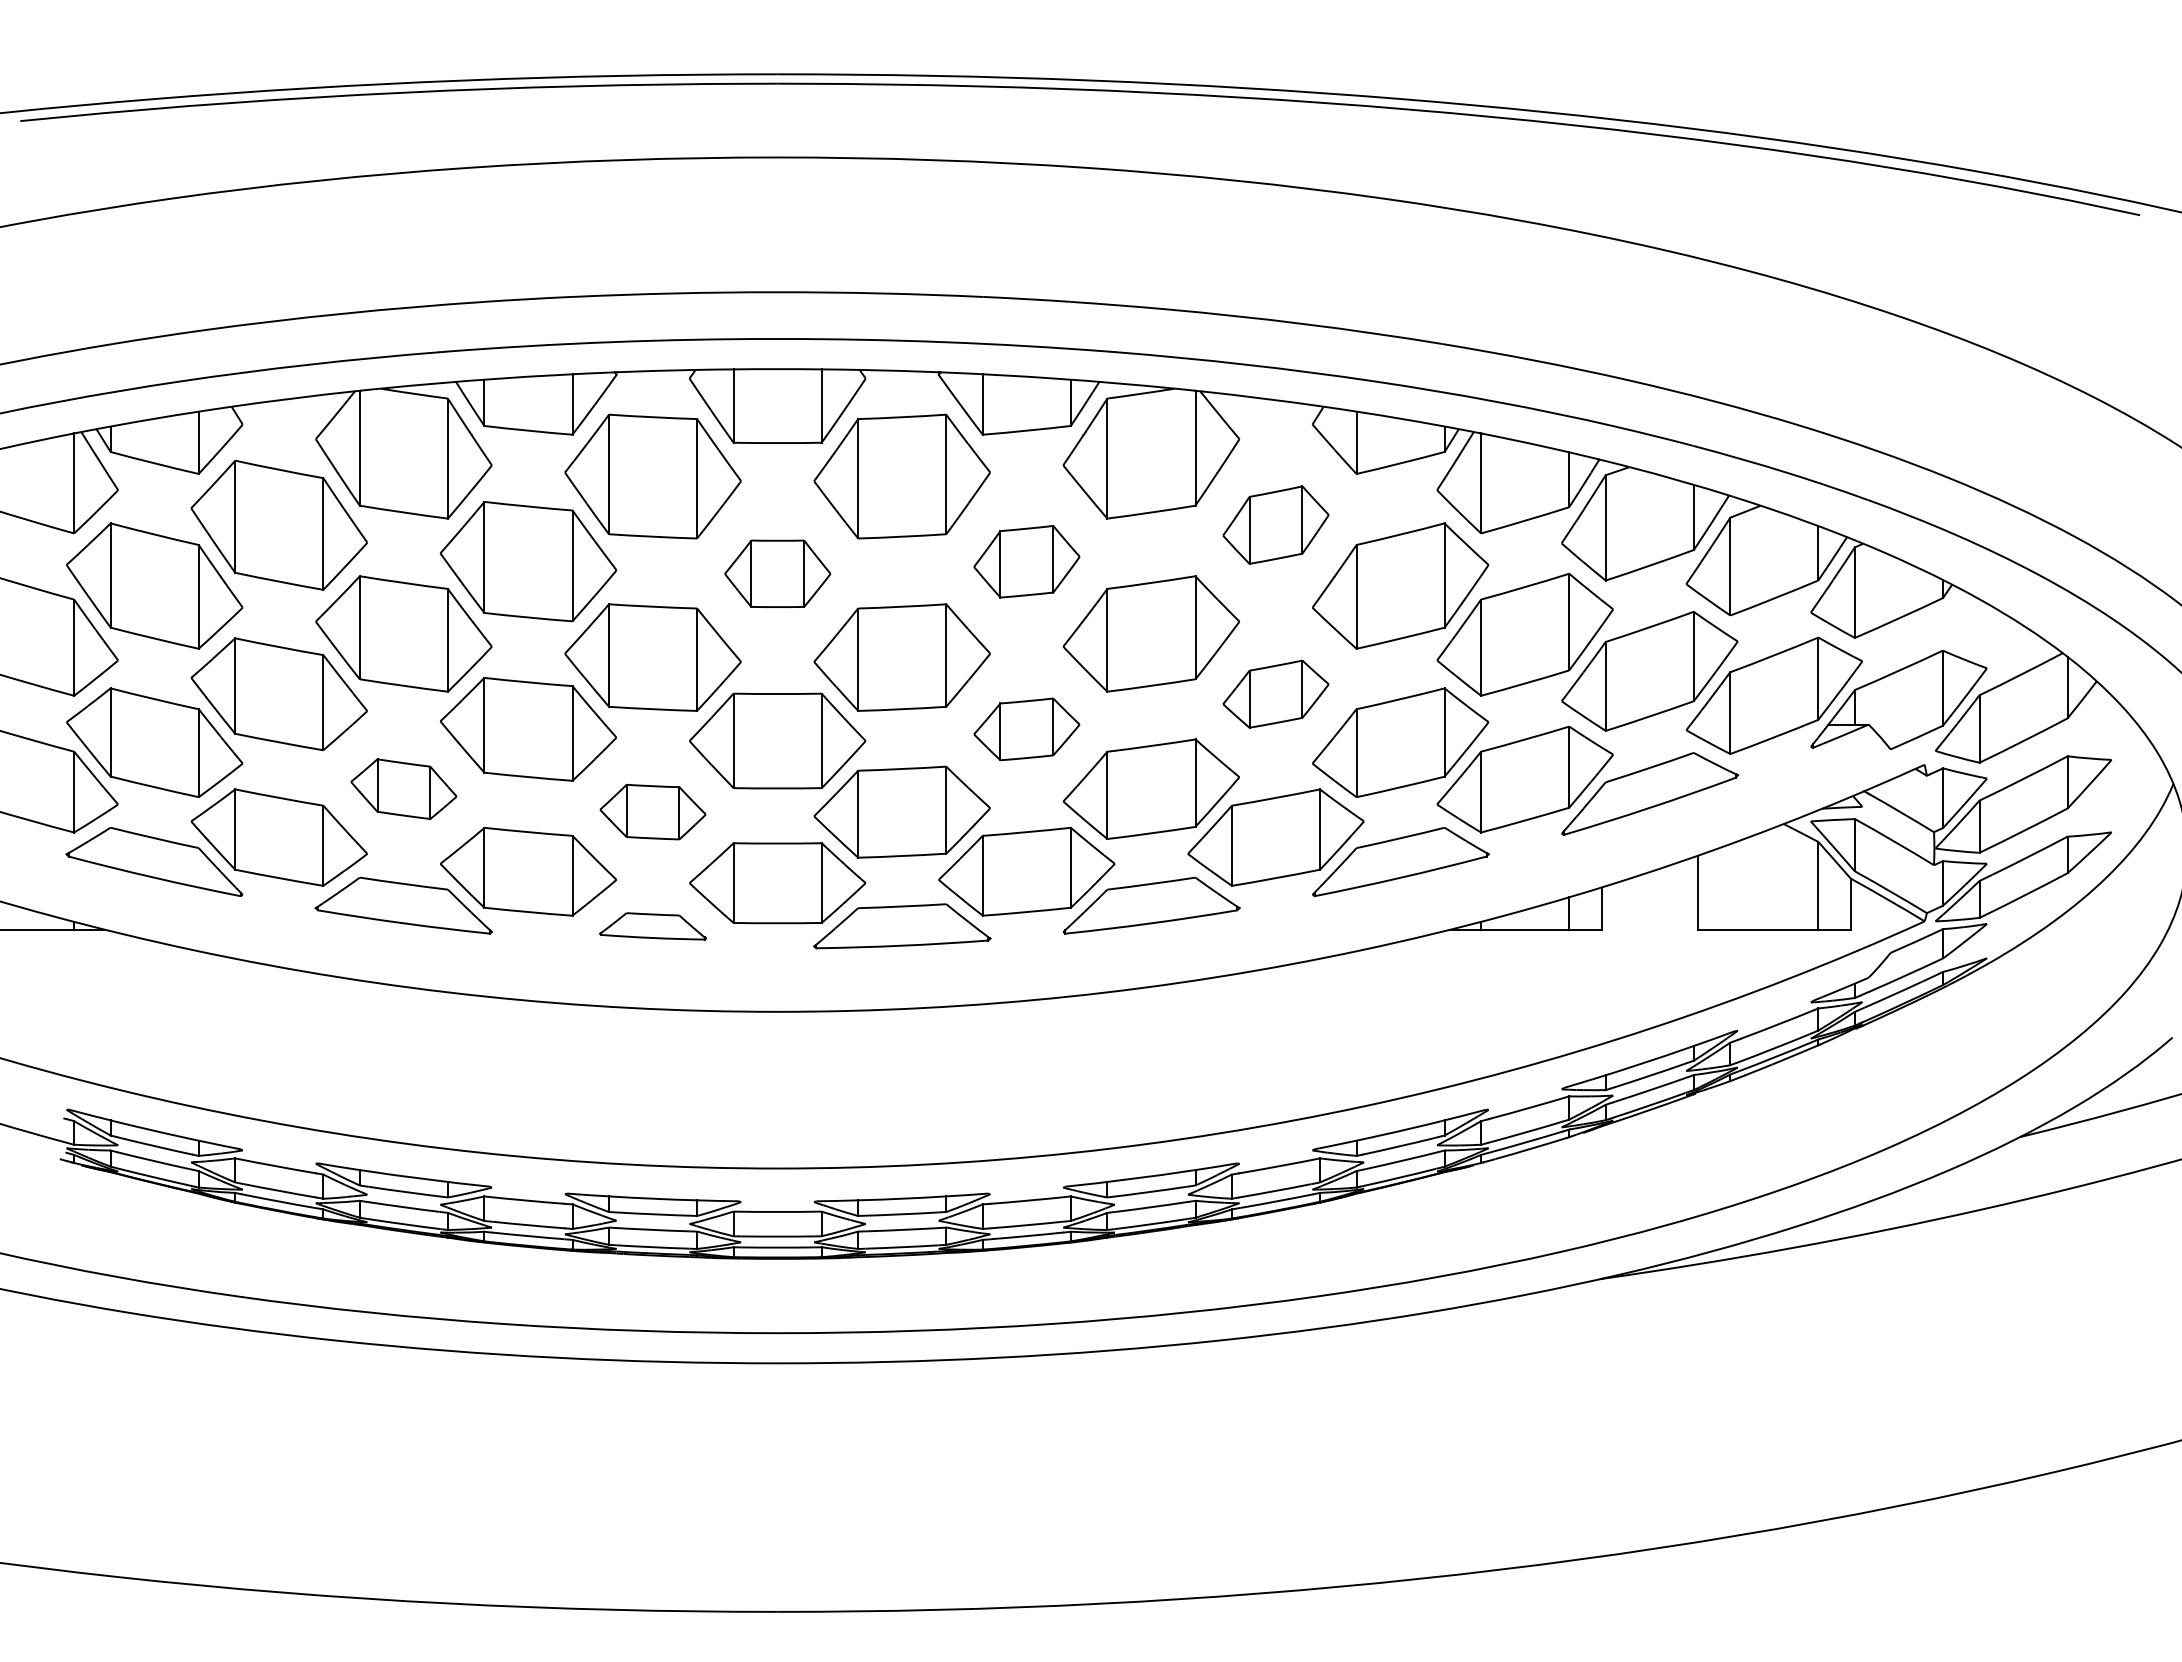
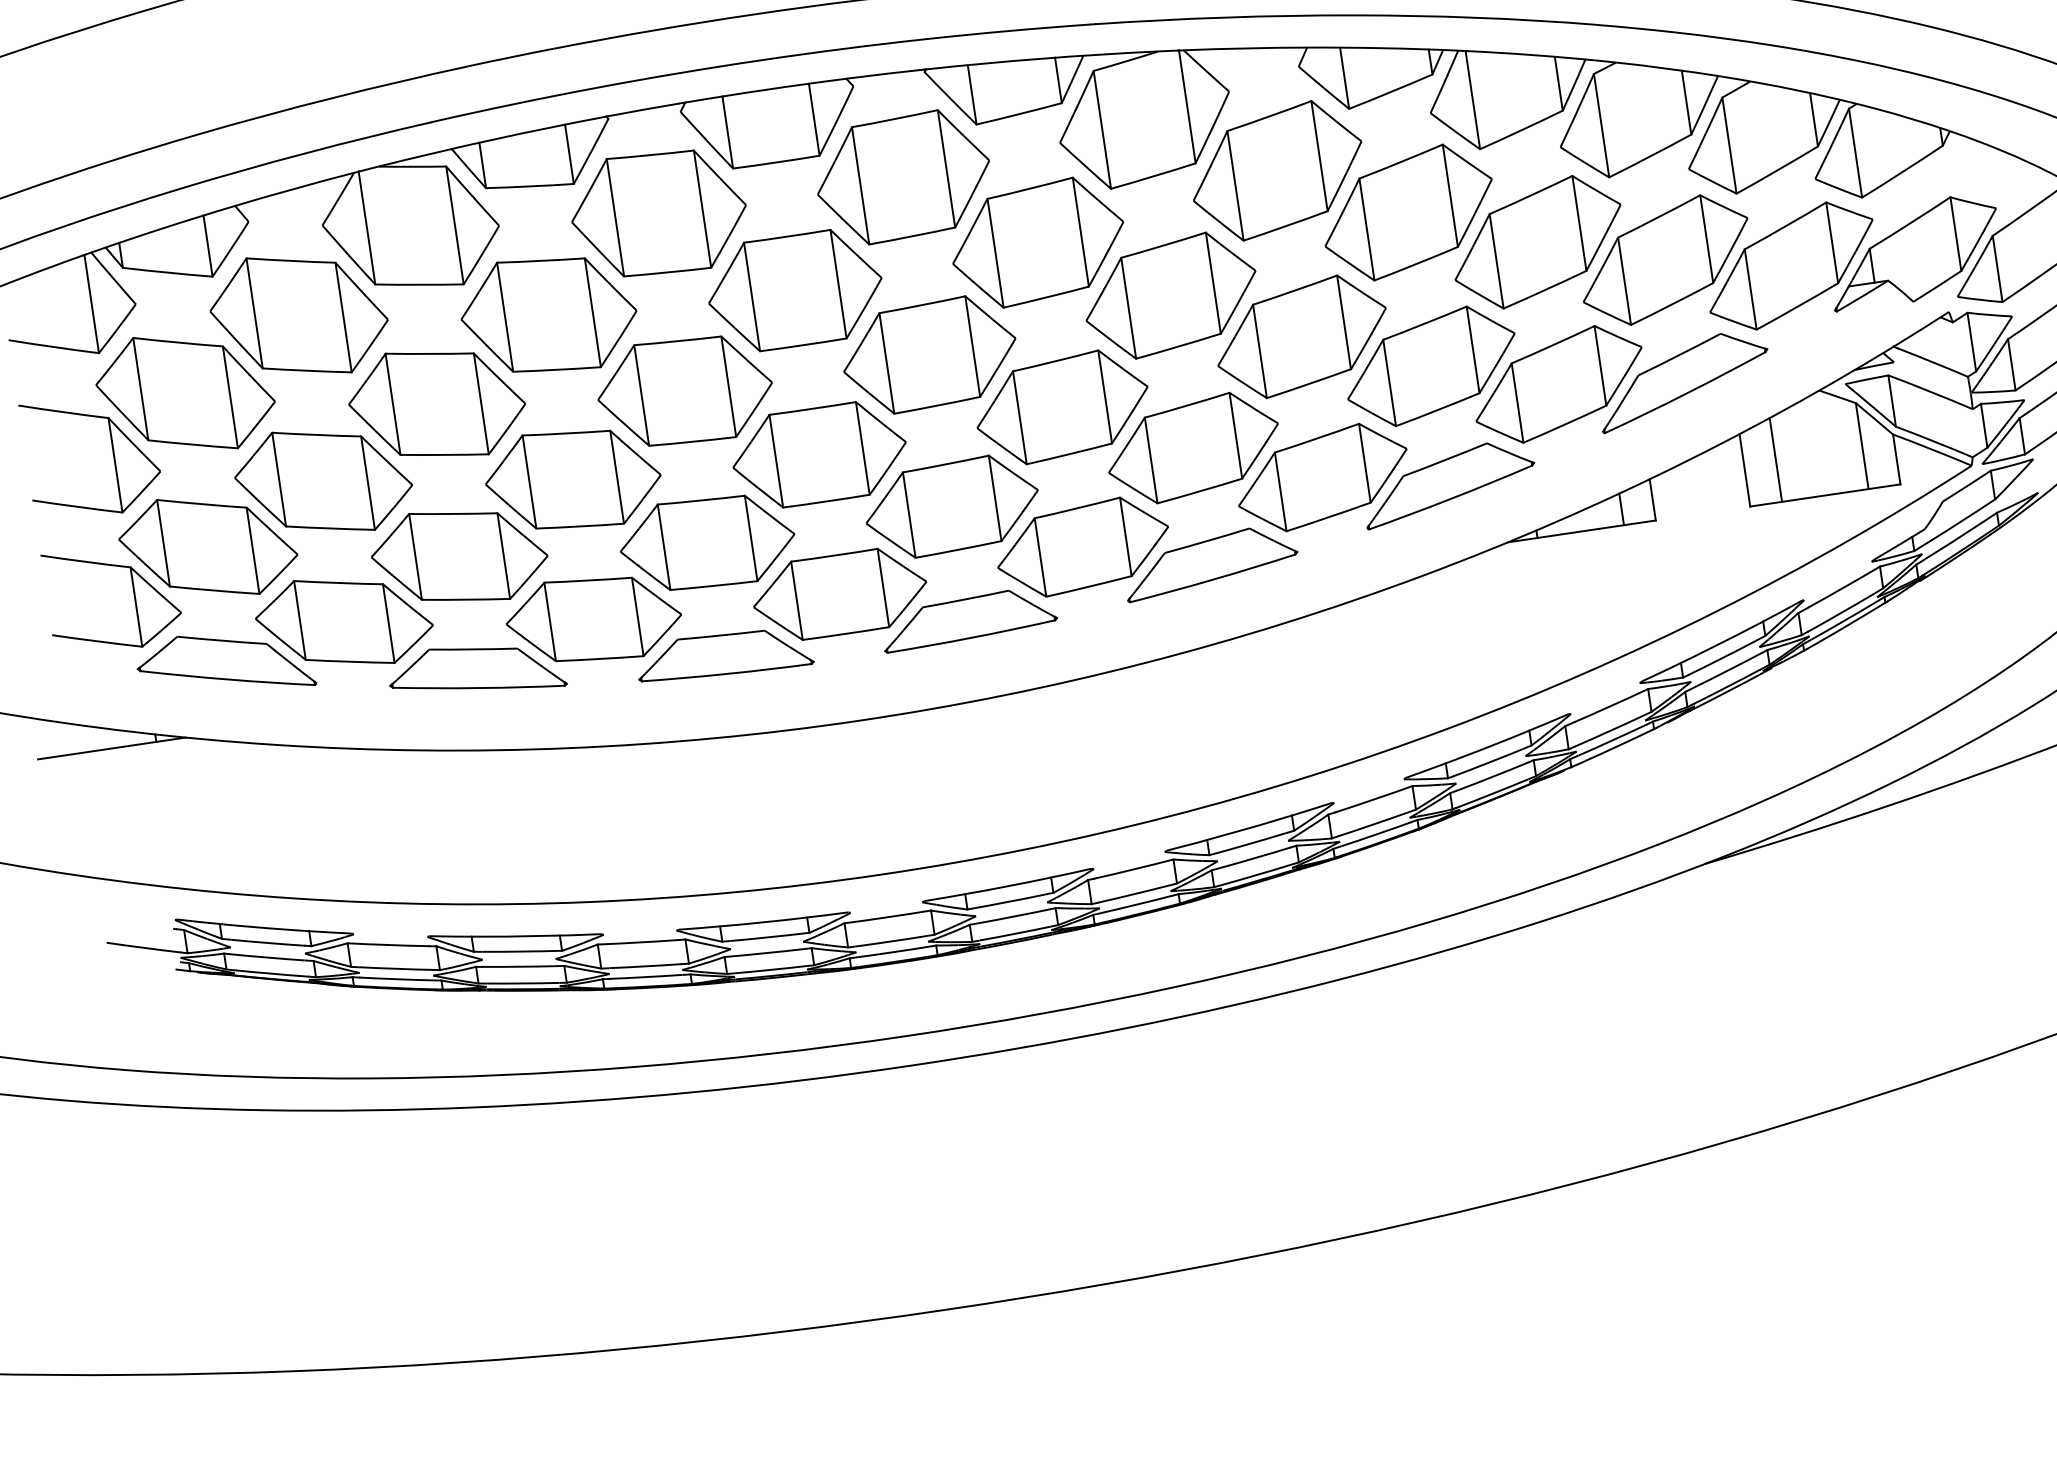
part: (1275, 524) -> (1276, 170), size x1.67
part: (1026, 561) -> (1037, 242), size x1.67
part: (777, 573) -> (795, 290), size x1.67
part: (1275, 693) -> (1301, 336), size x1.67
part: (1026, 729) -> (1062, 407), size x1.67
part: (403, 788) -> (459, 555), size x1.67
part: (652, 811) -> (706, 542), size x1.67
line: (1730, 886) -> (1776, 459), added
part: (652, 926) -> (723, 655), size x1.67

